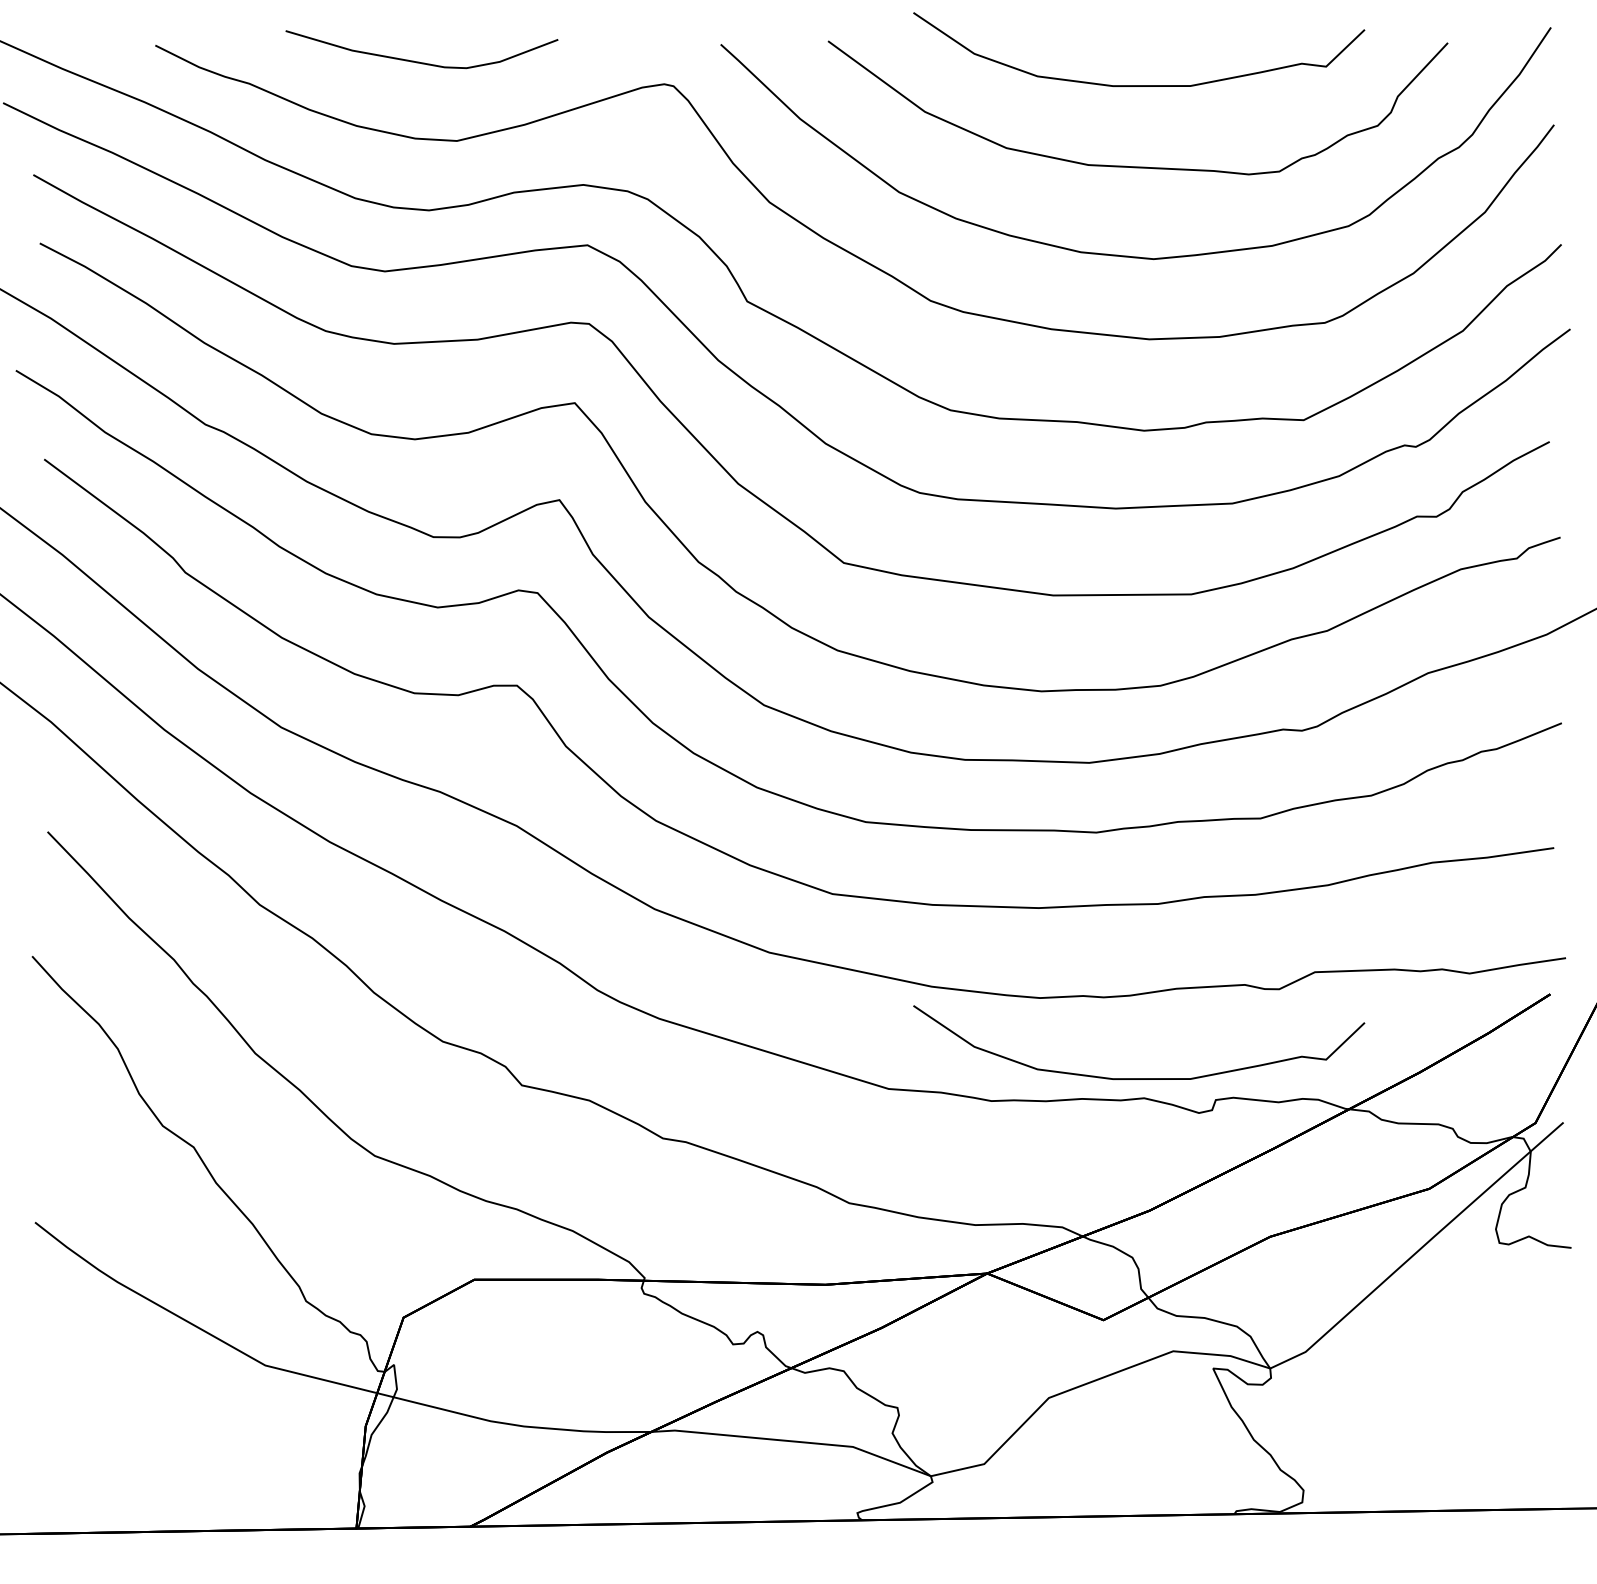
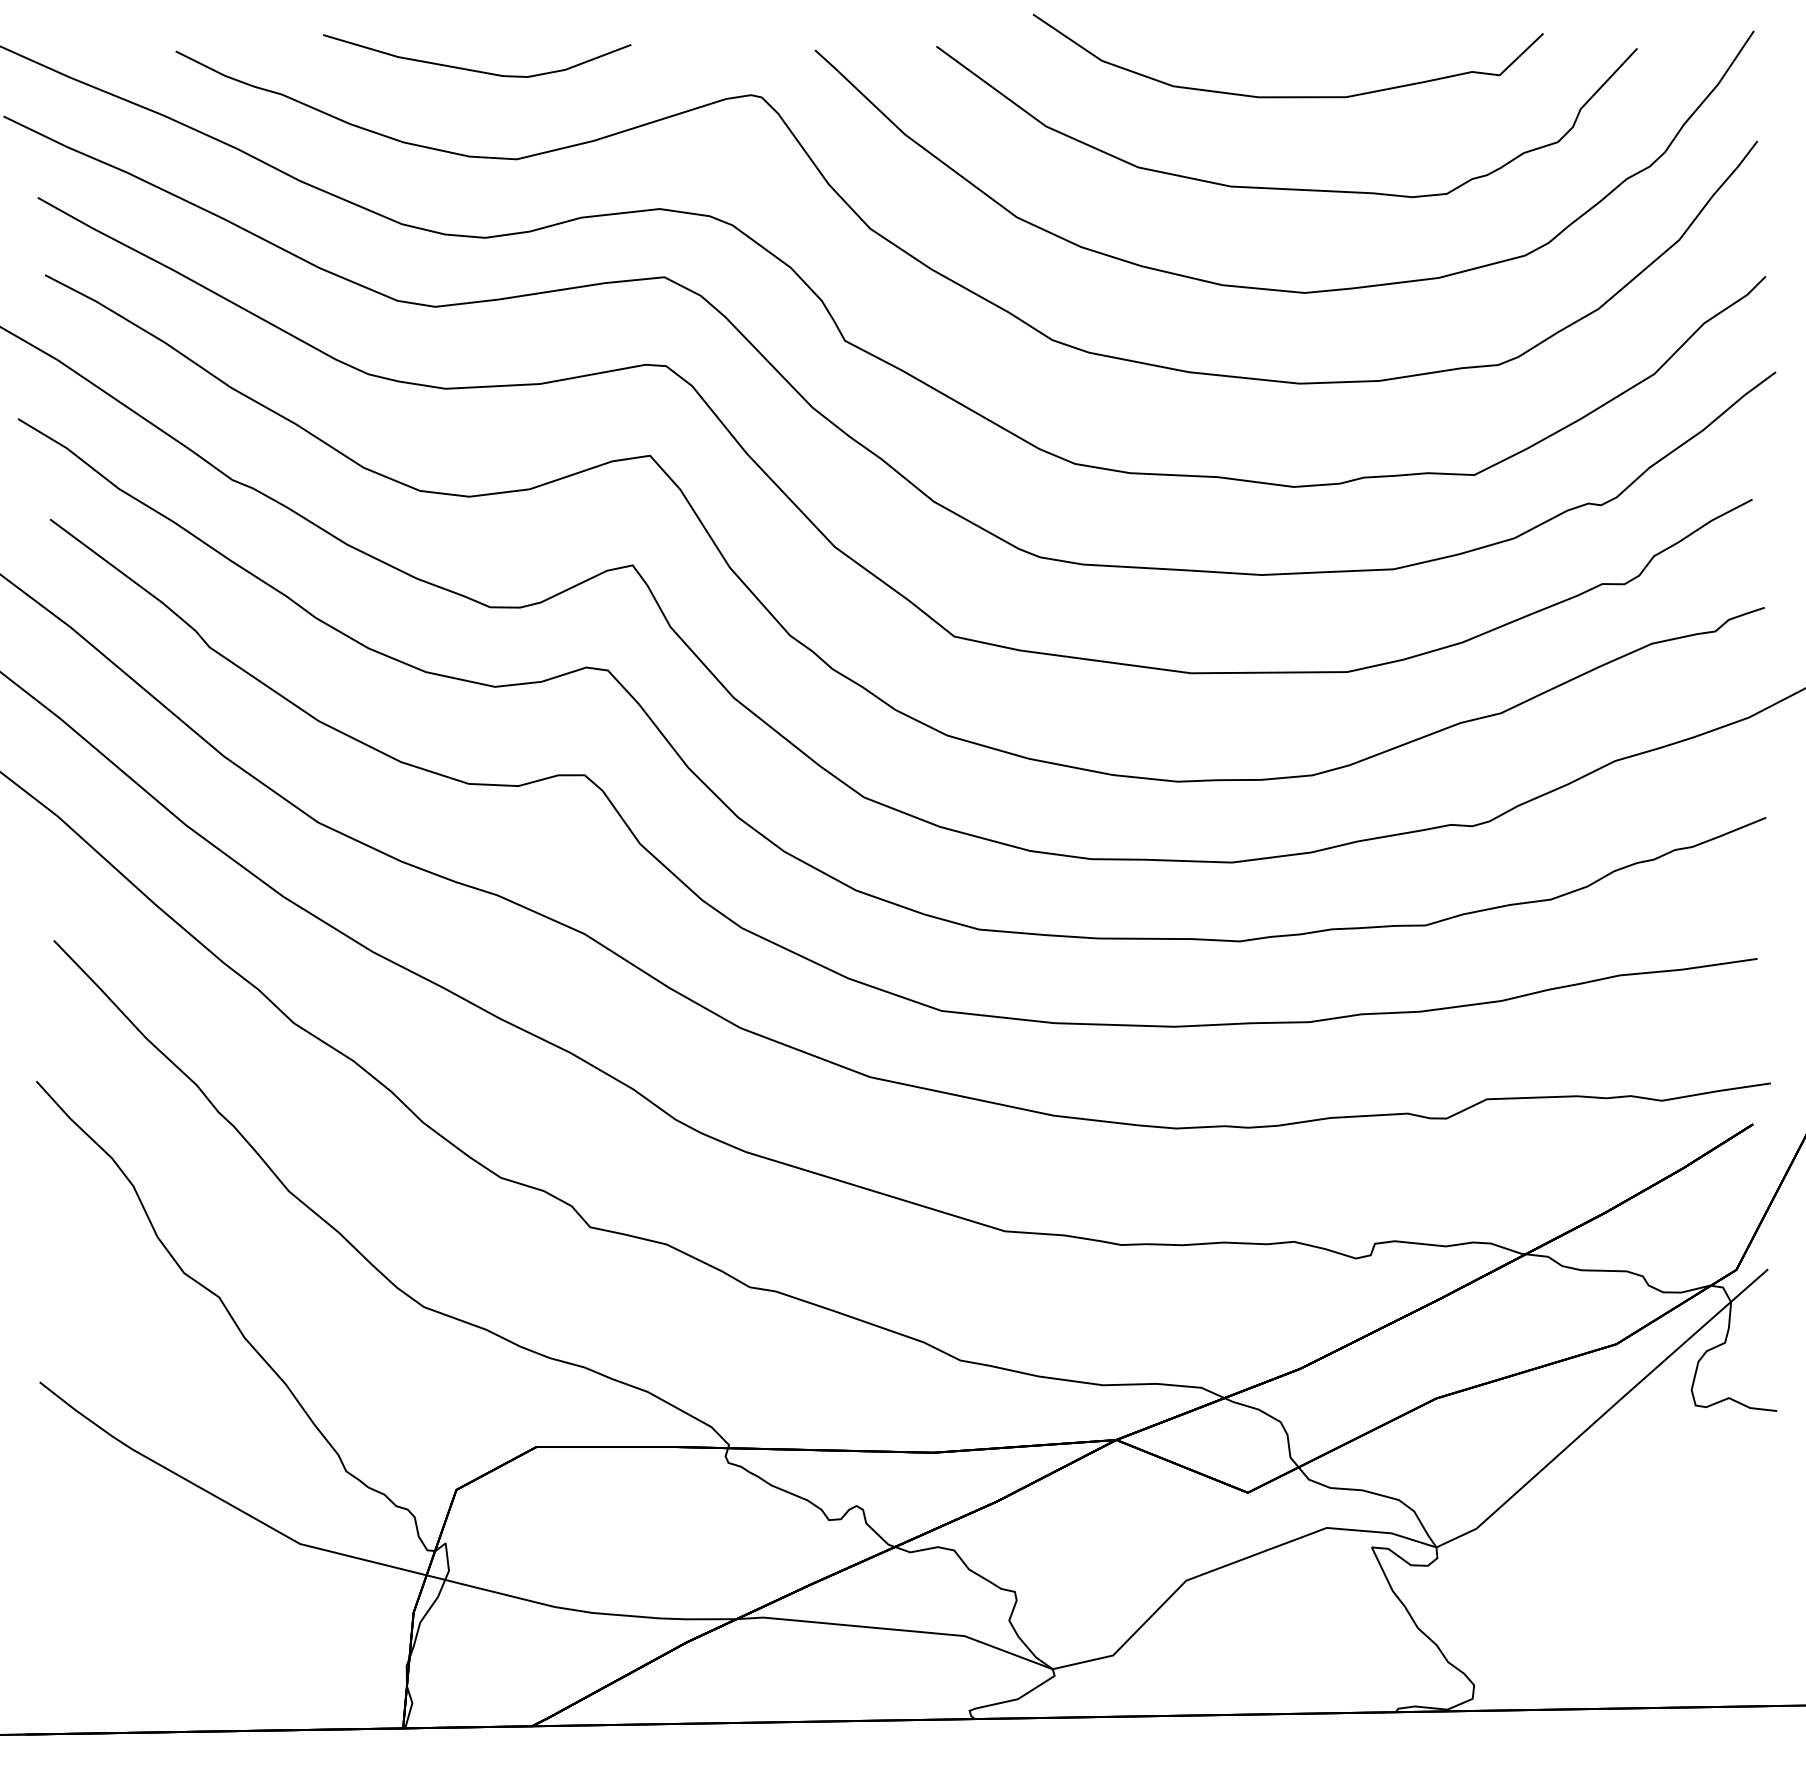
part: (1139, 1078) -> (1288, 1219), removed

